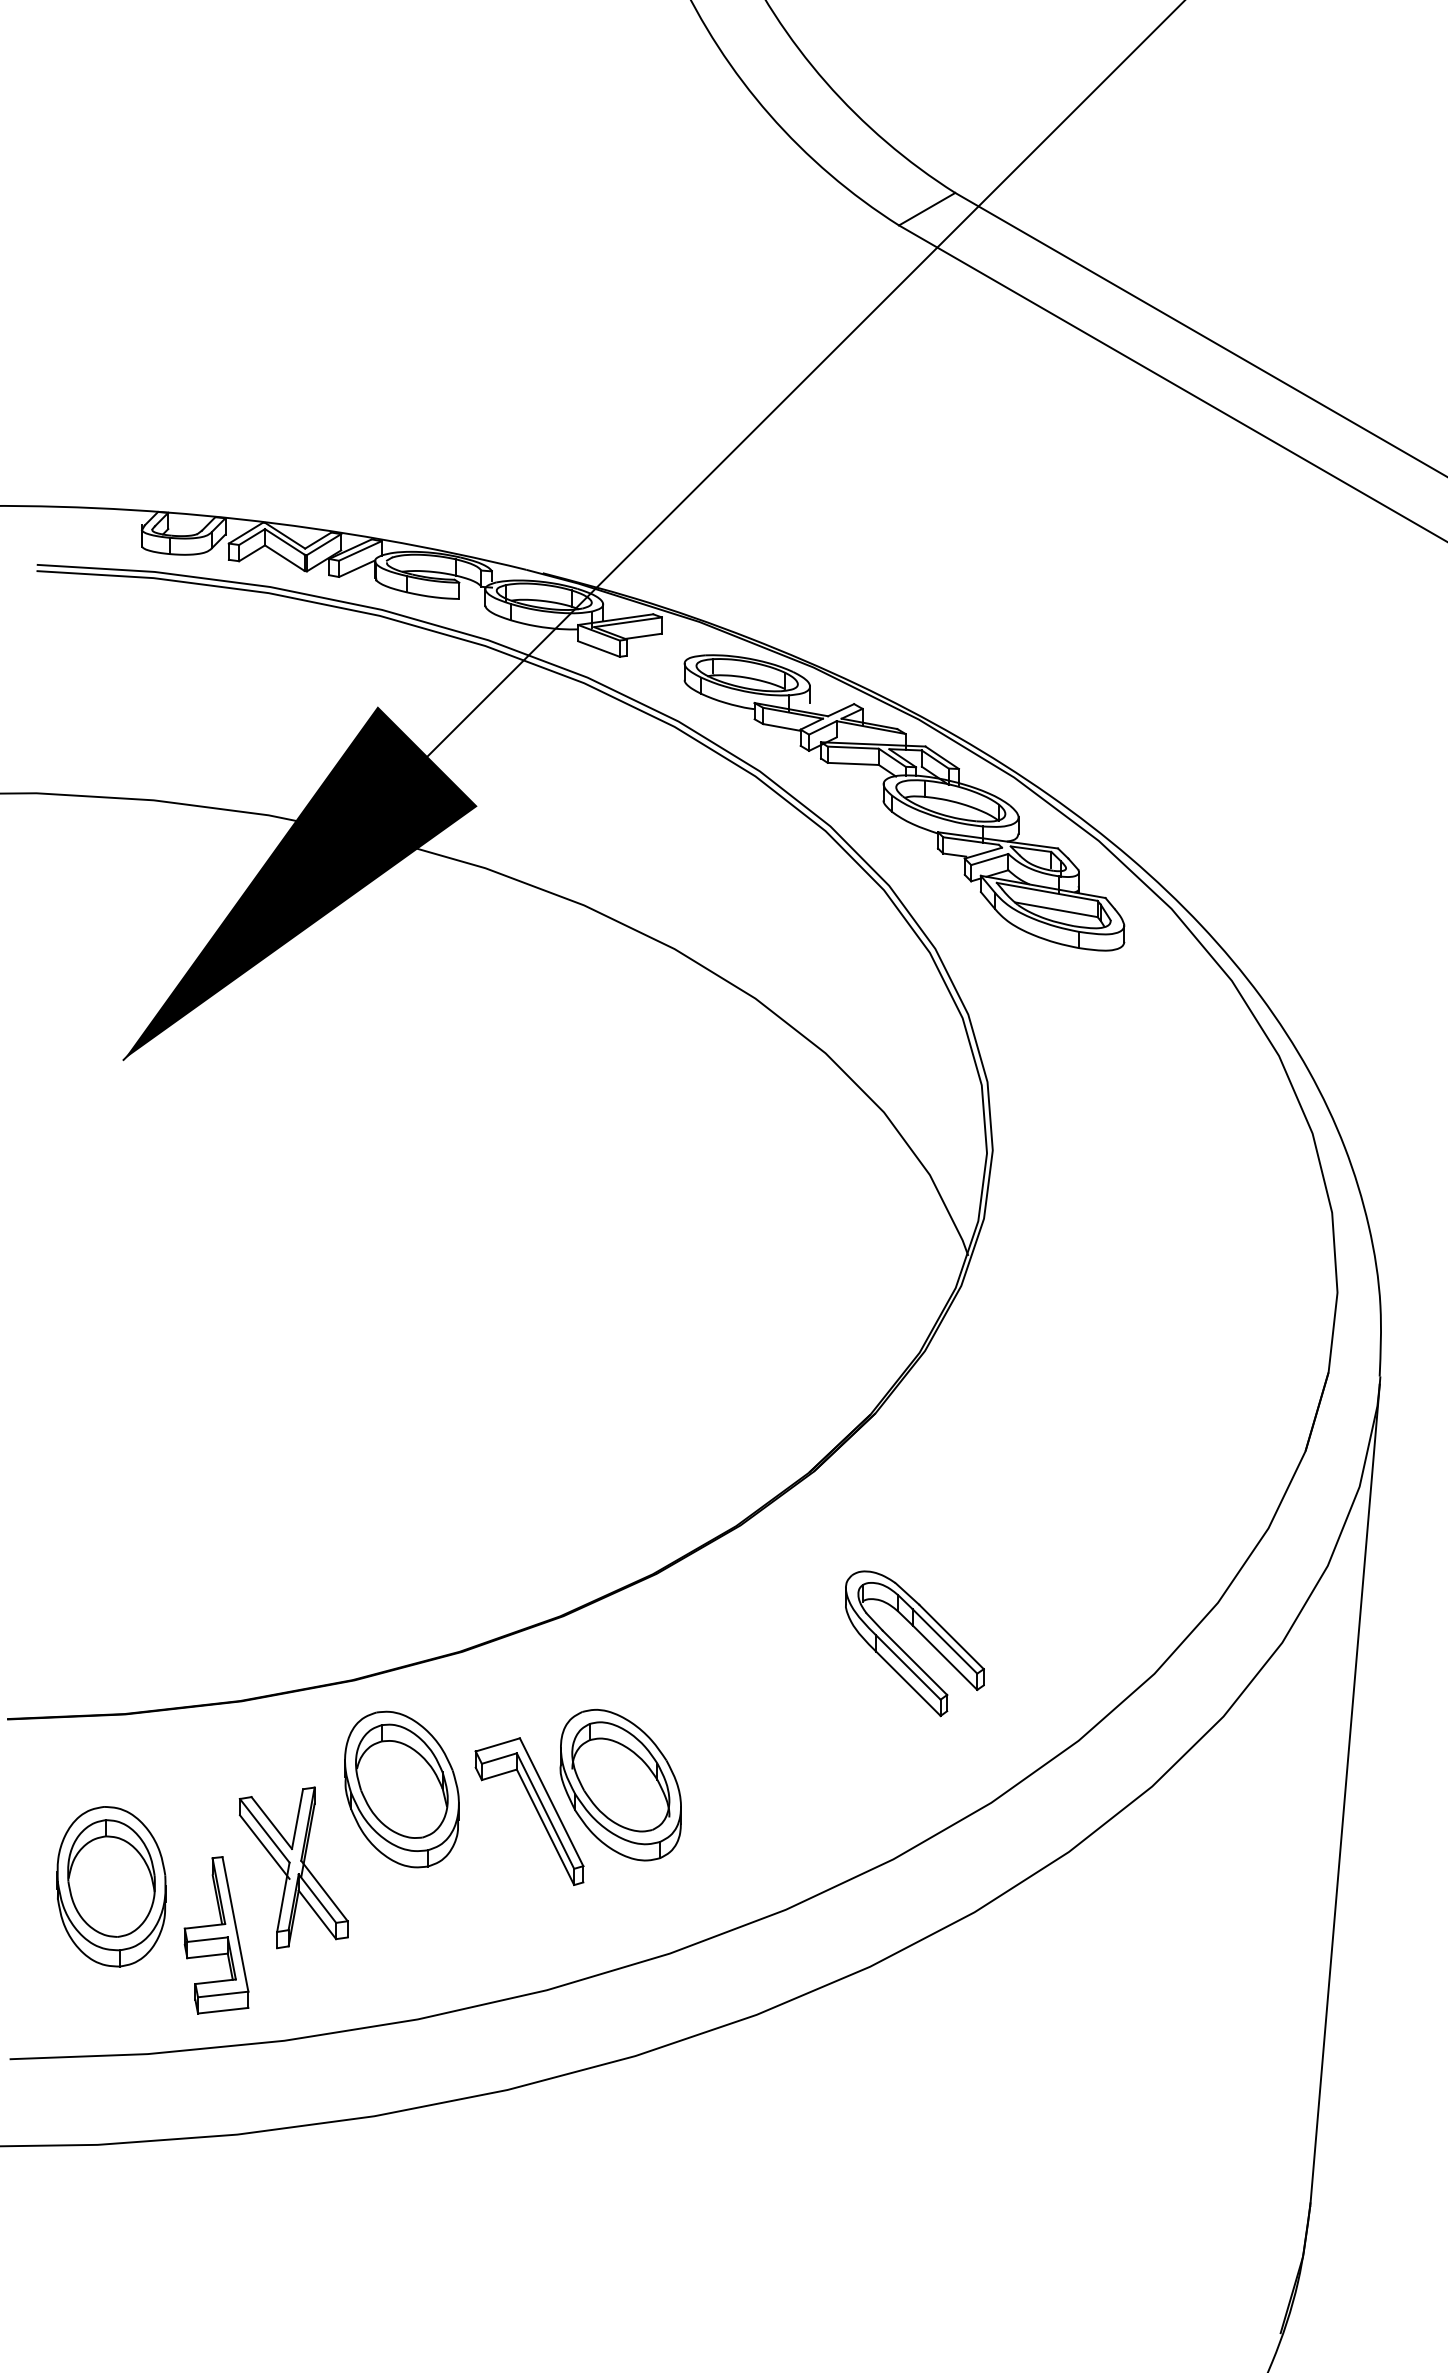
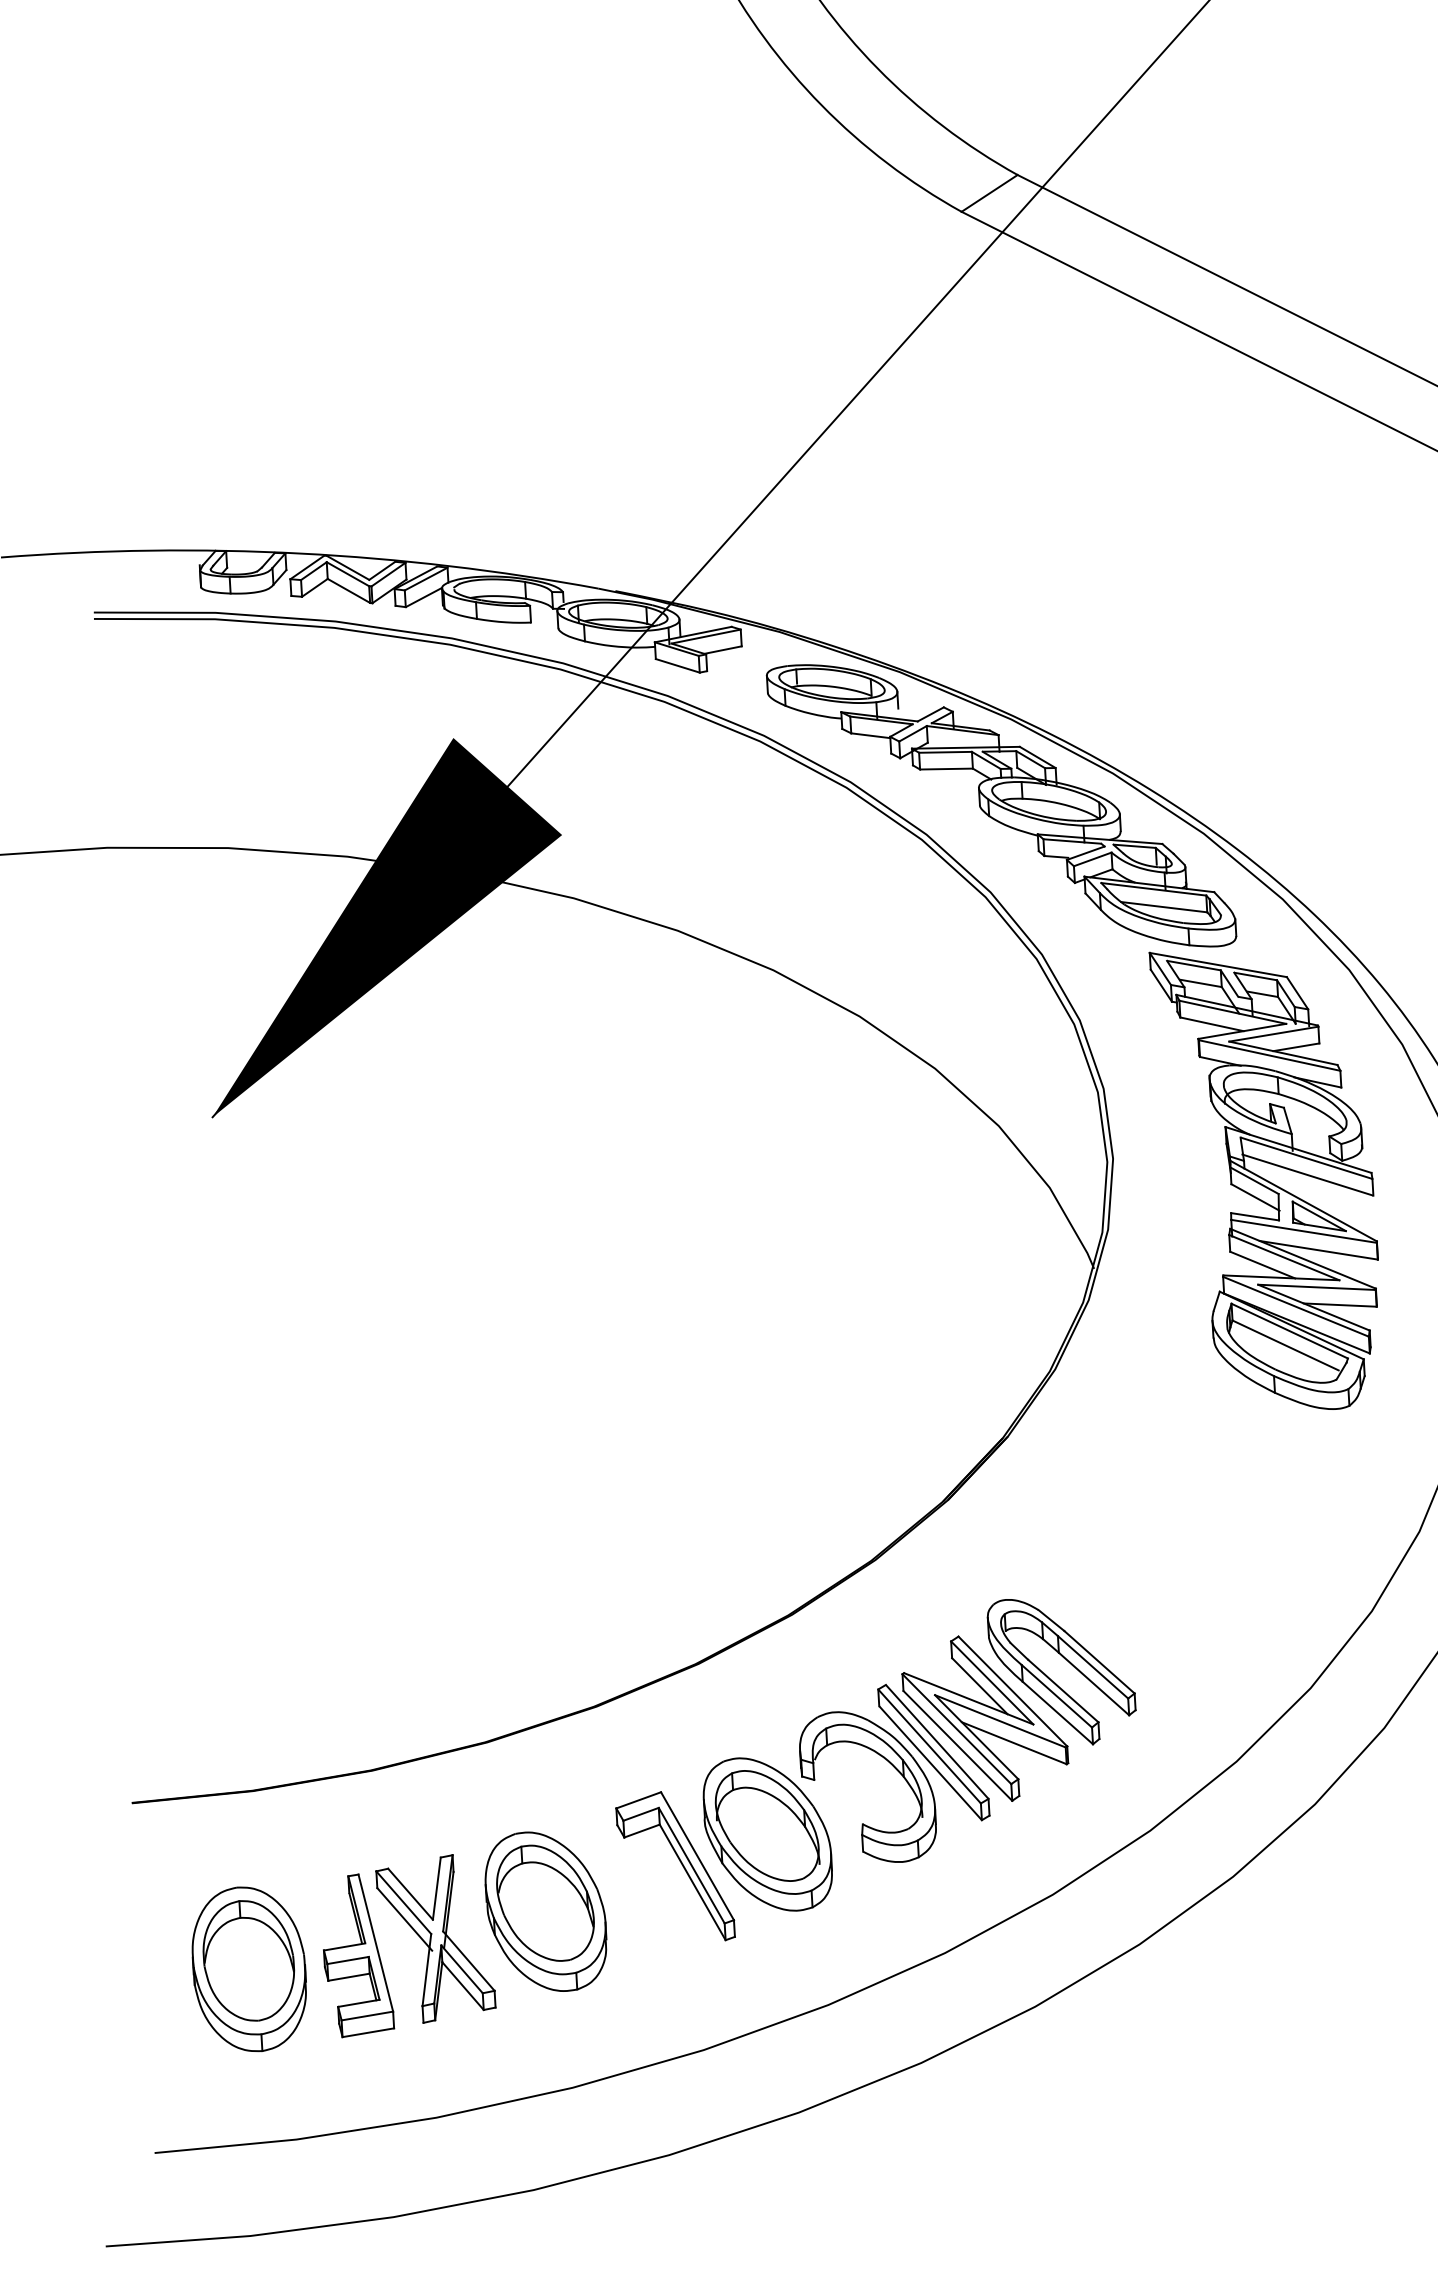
part: (1141, 1178) -> (1267, 1178), added
part: (785, 1711) -> (932, 1748), added
part: (401, 1789) -> (545, 1911), moved
part: (216, 1935) -> (356, 1955), moved

